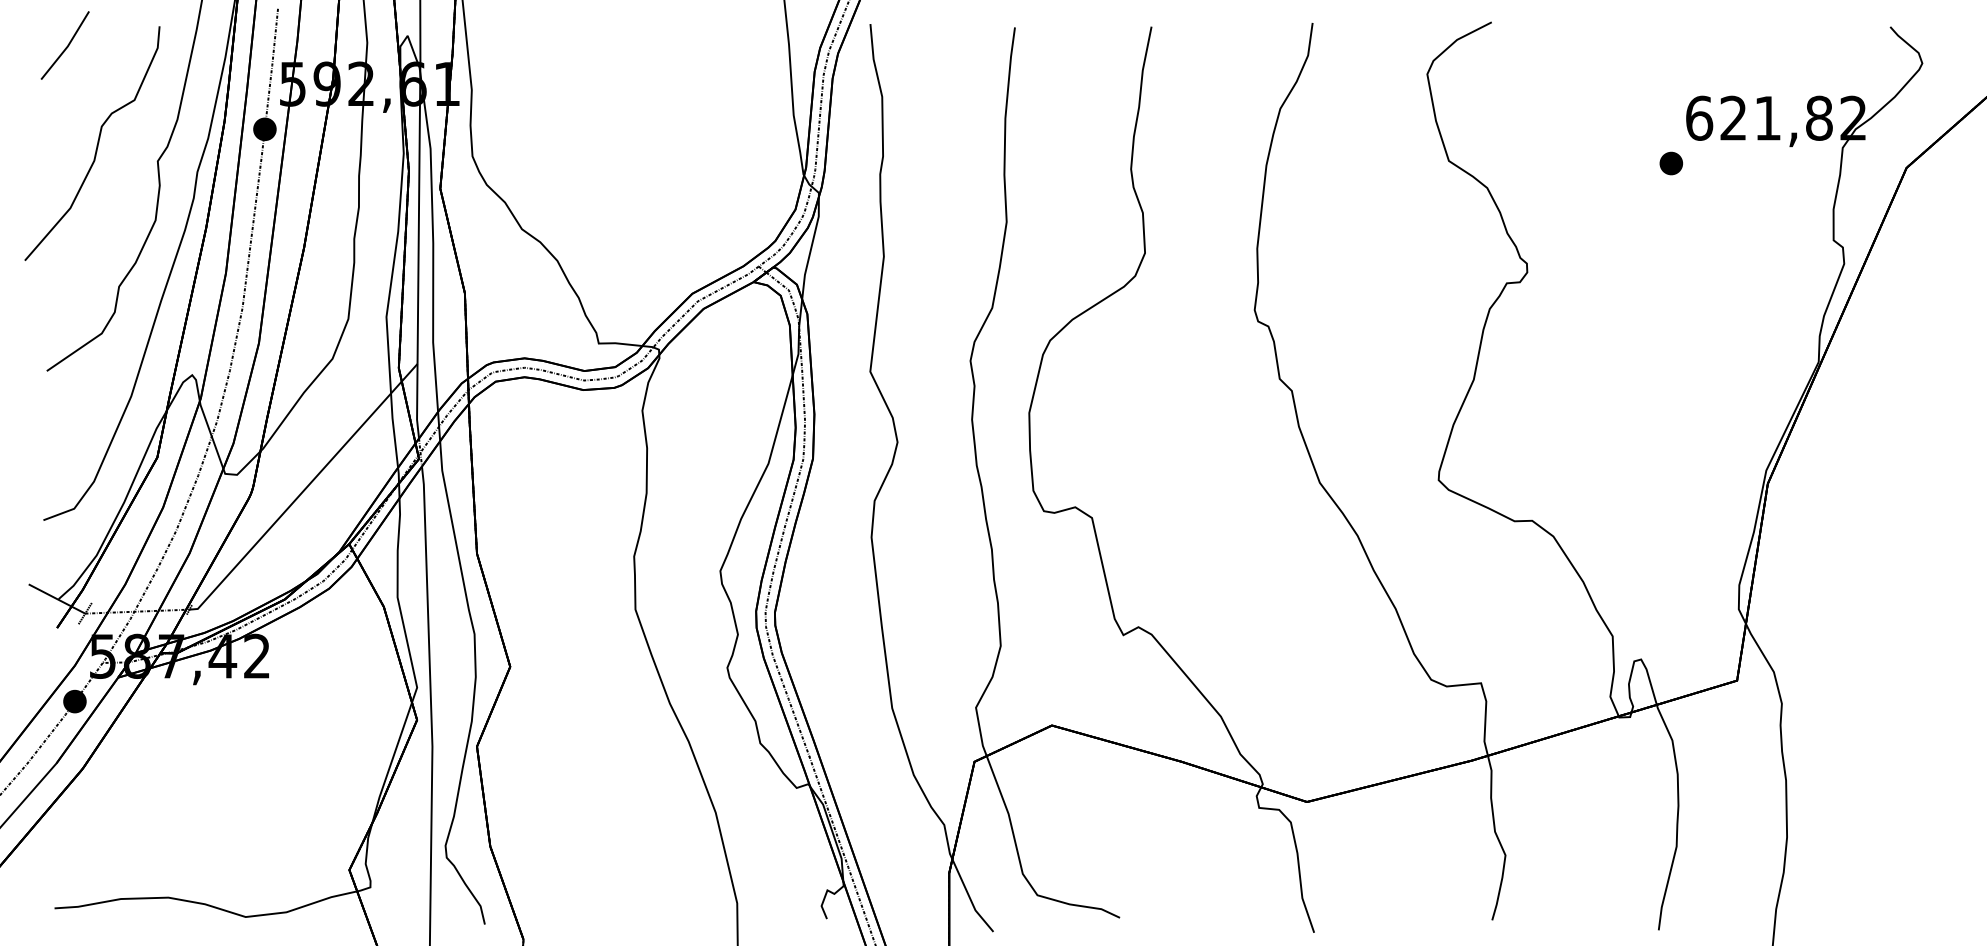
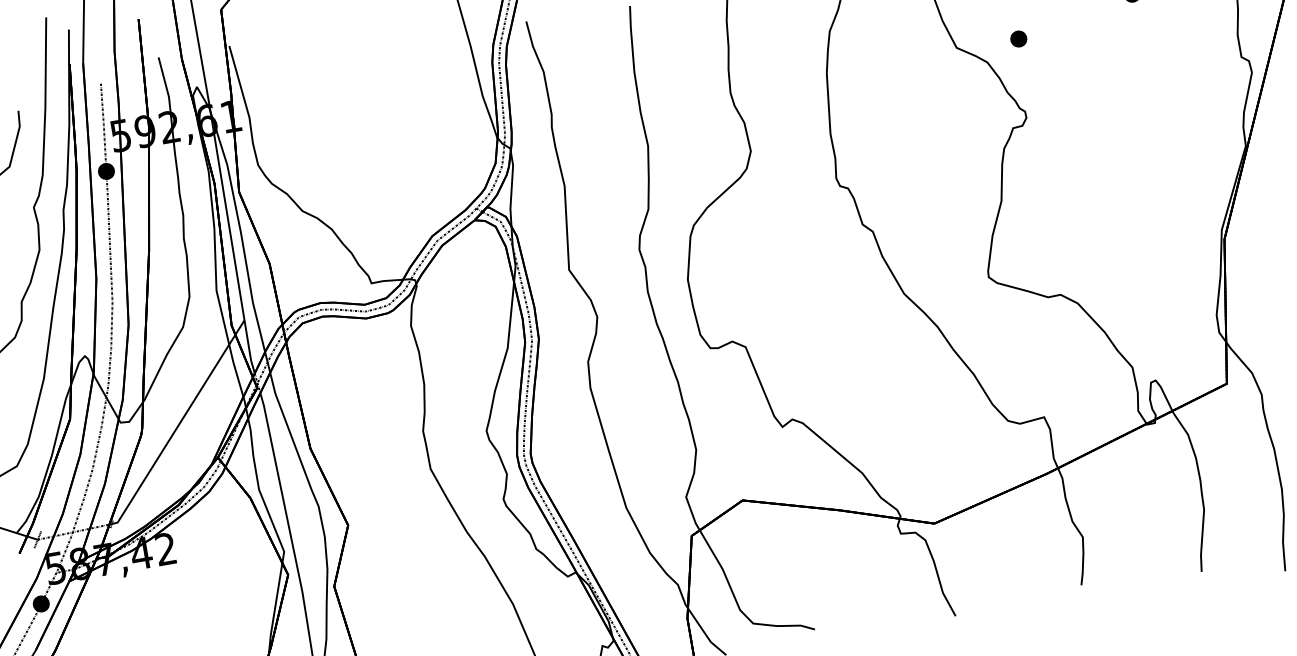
part: (1670, 163) -> (1018, 39), moved

